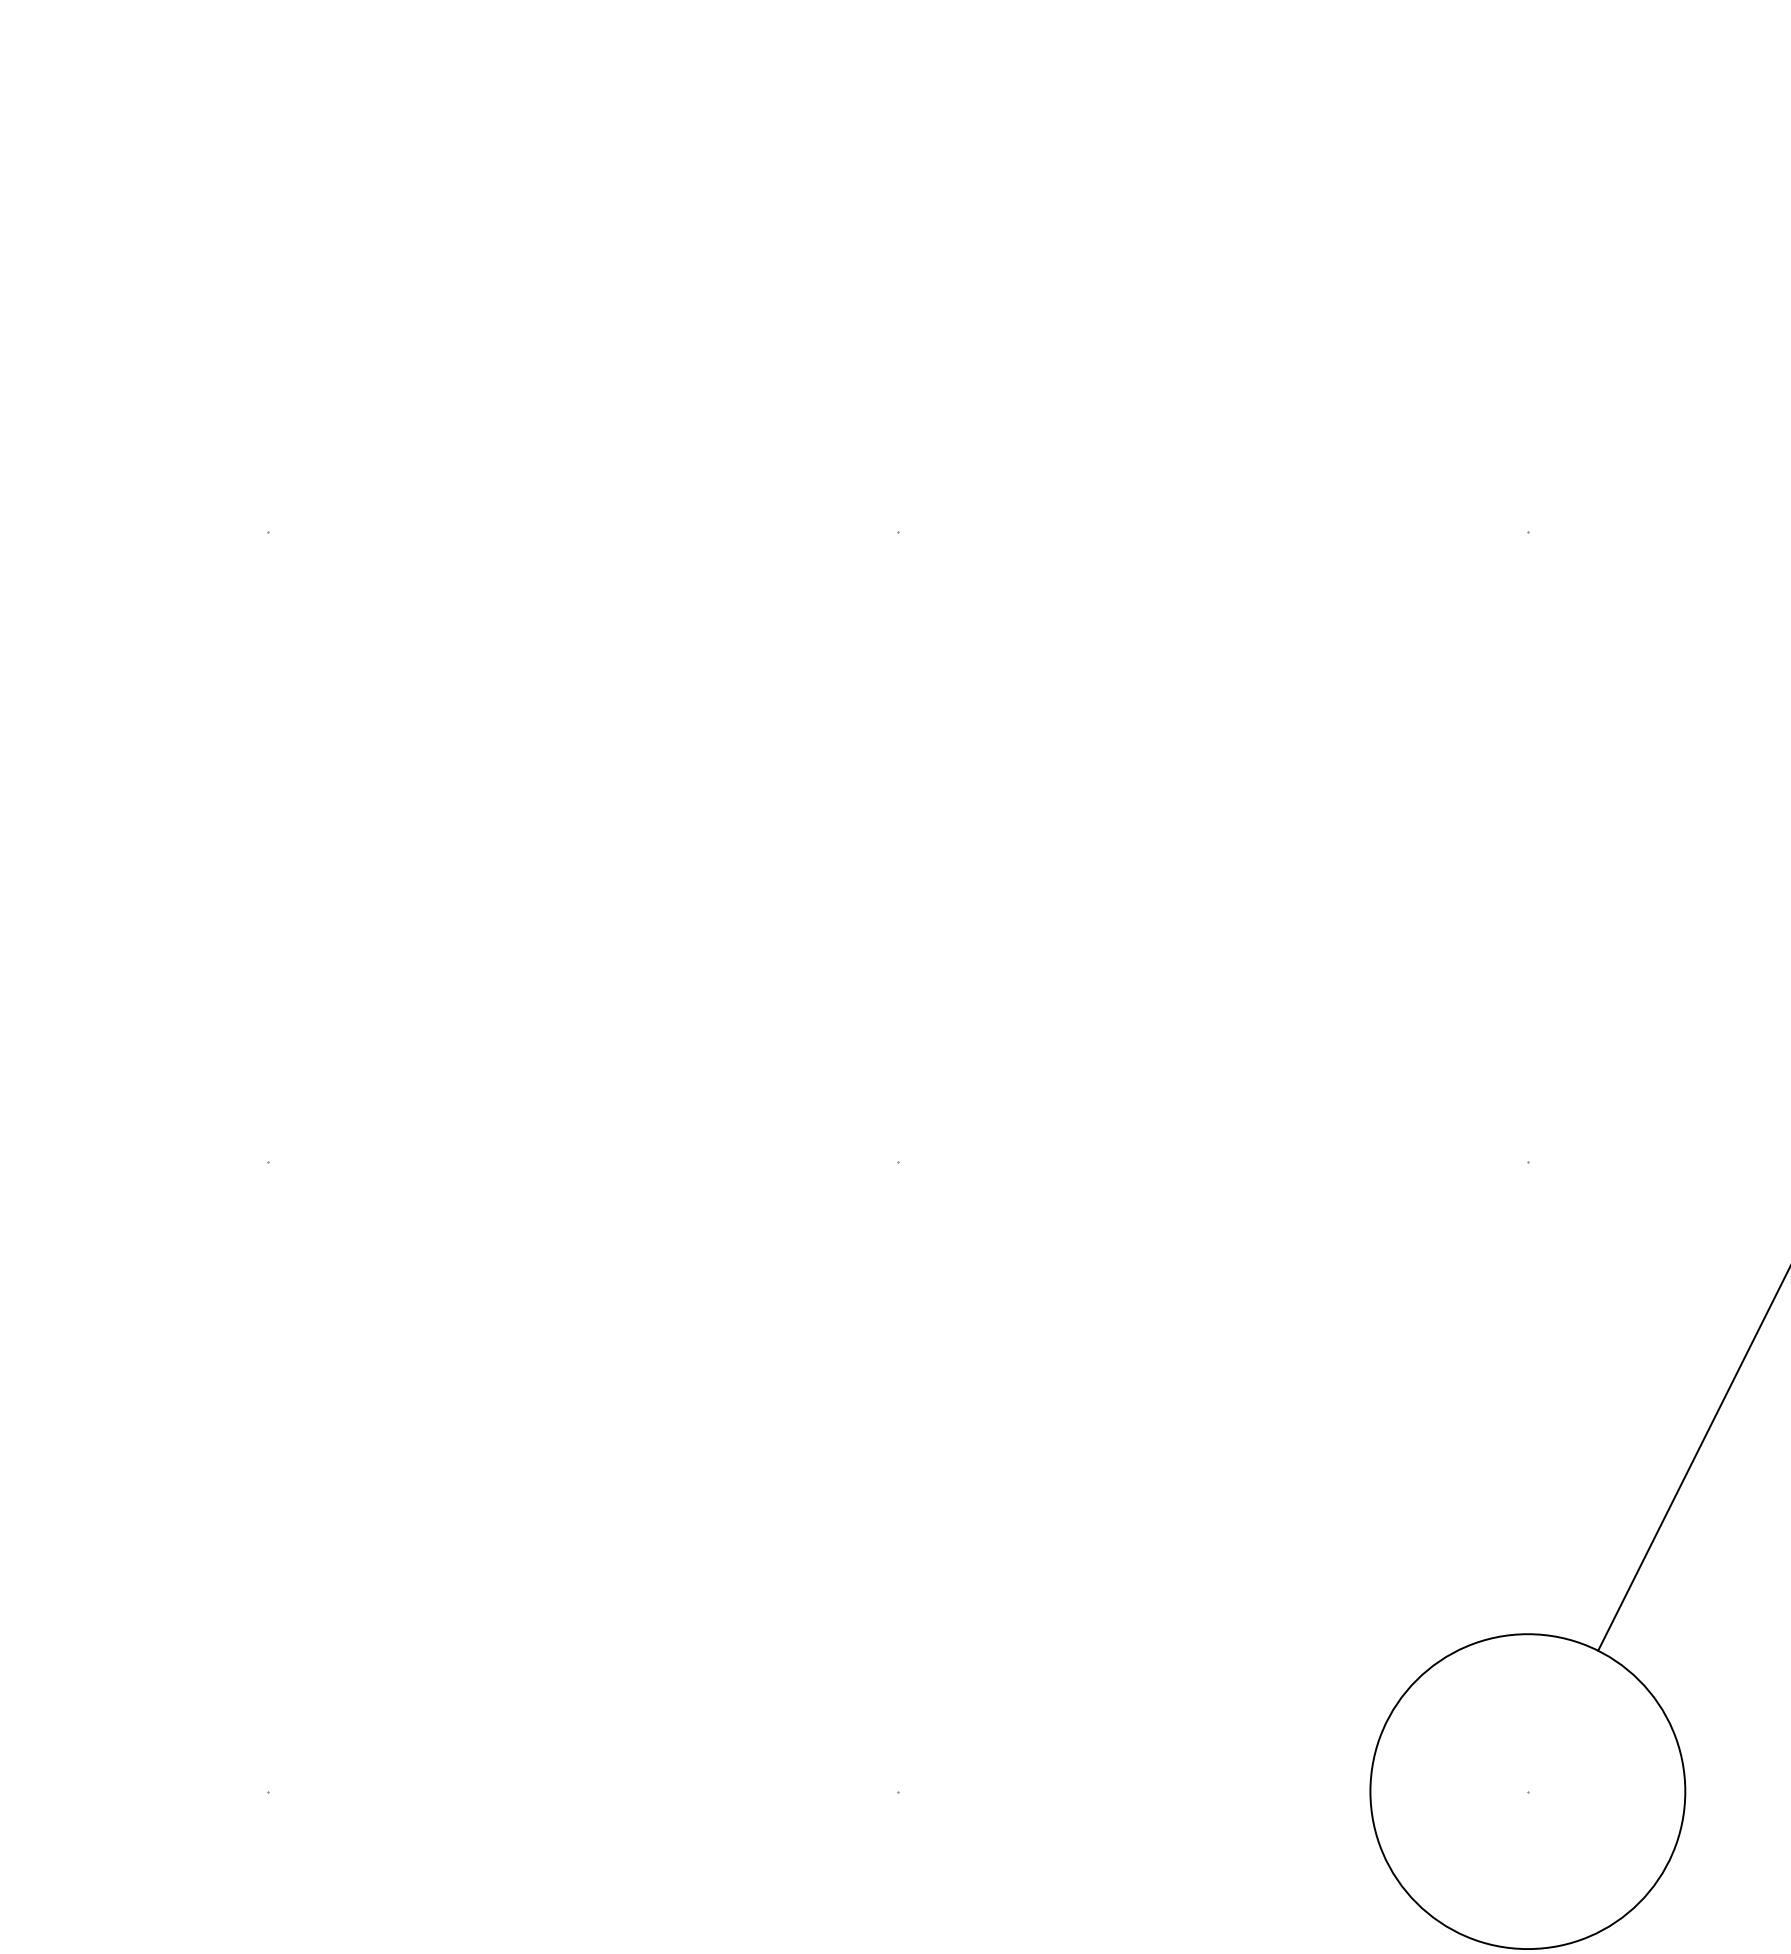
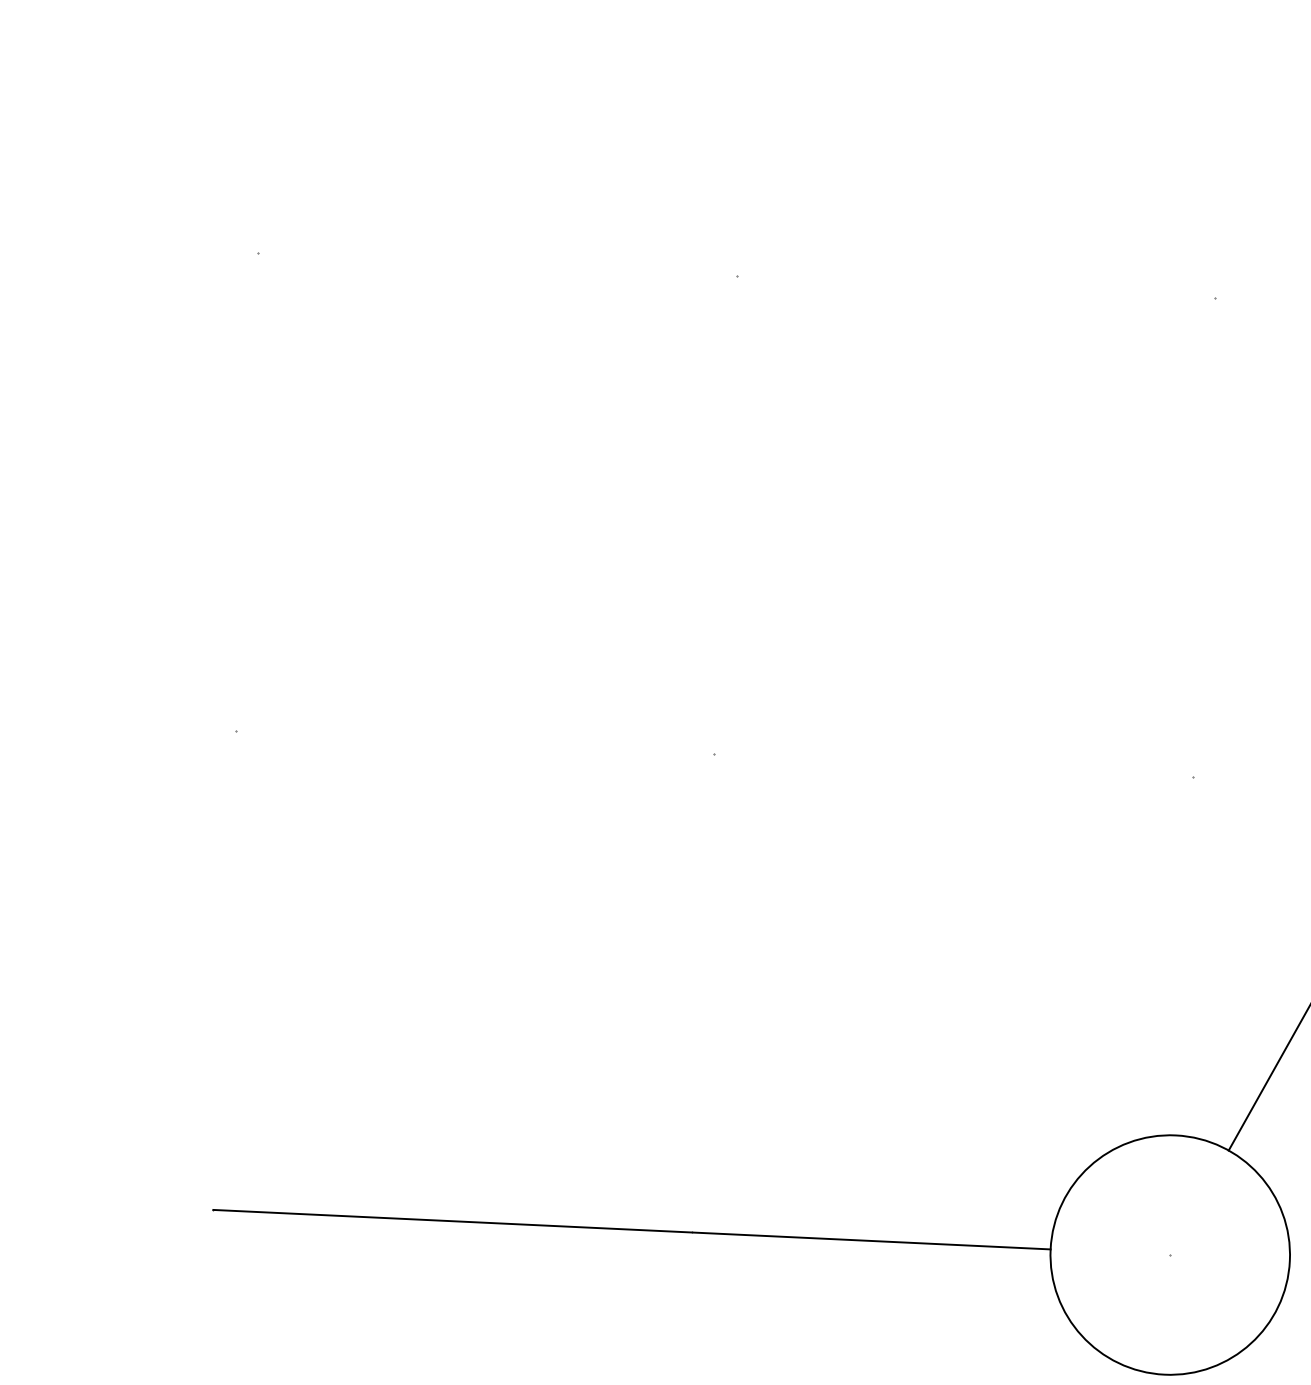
line: (819, 1791) -> (632, 1229), added

